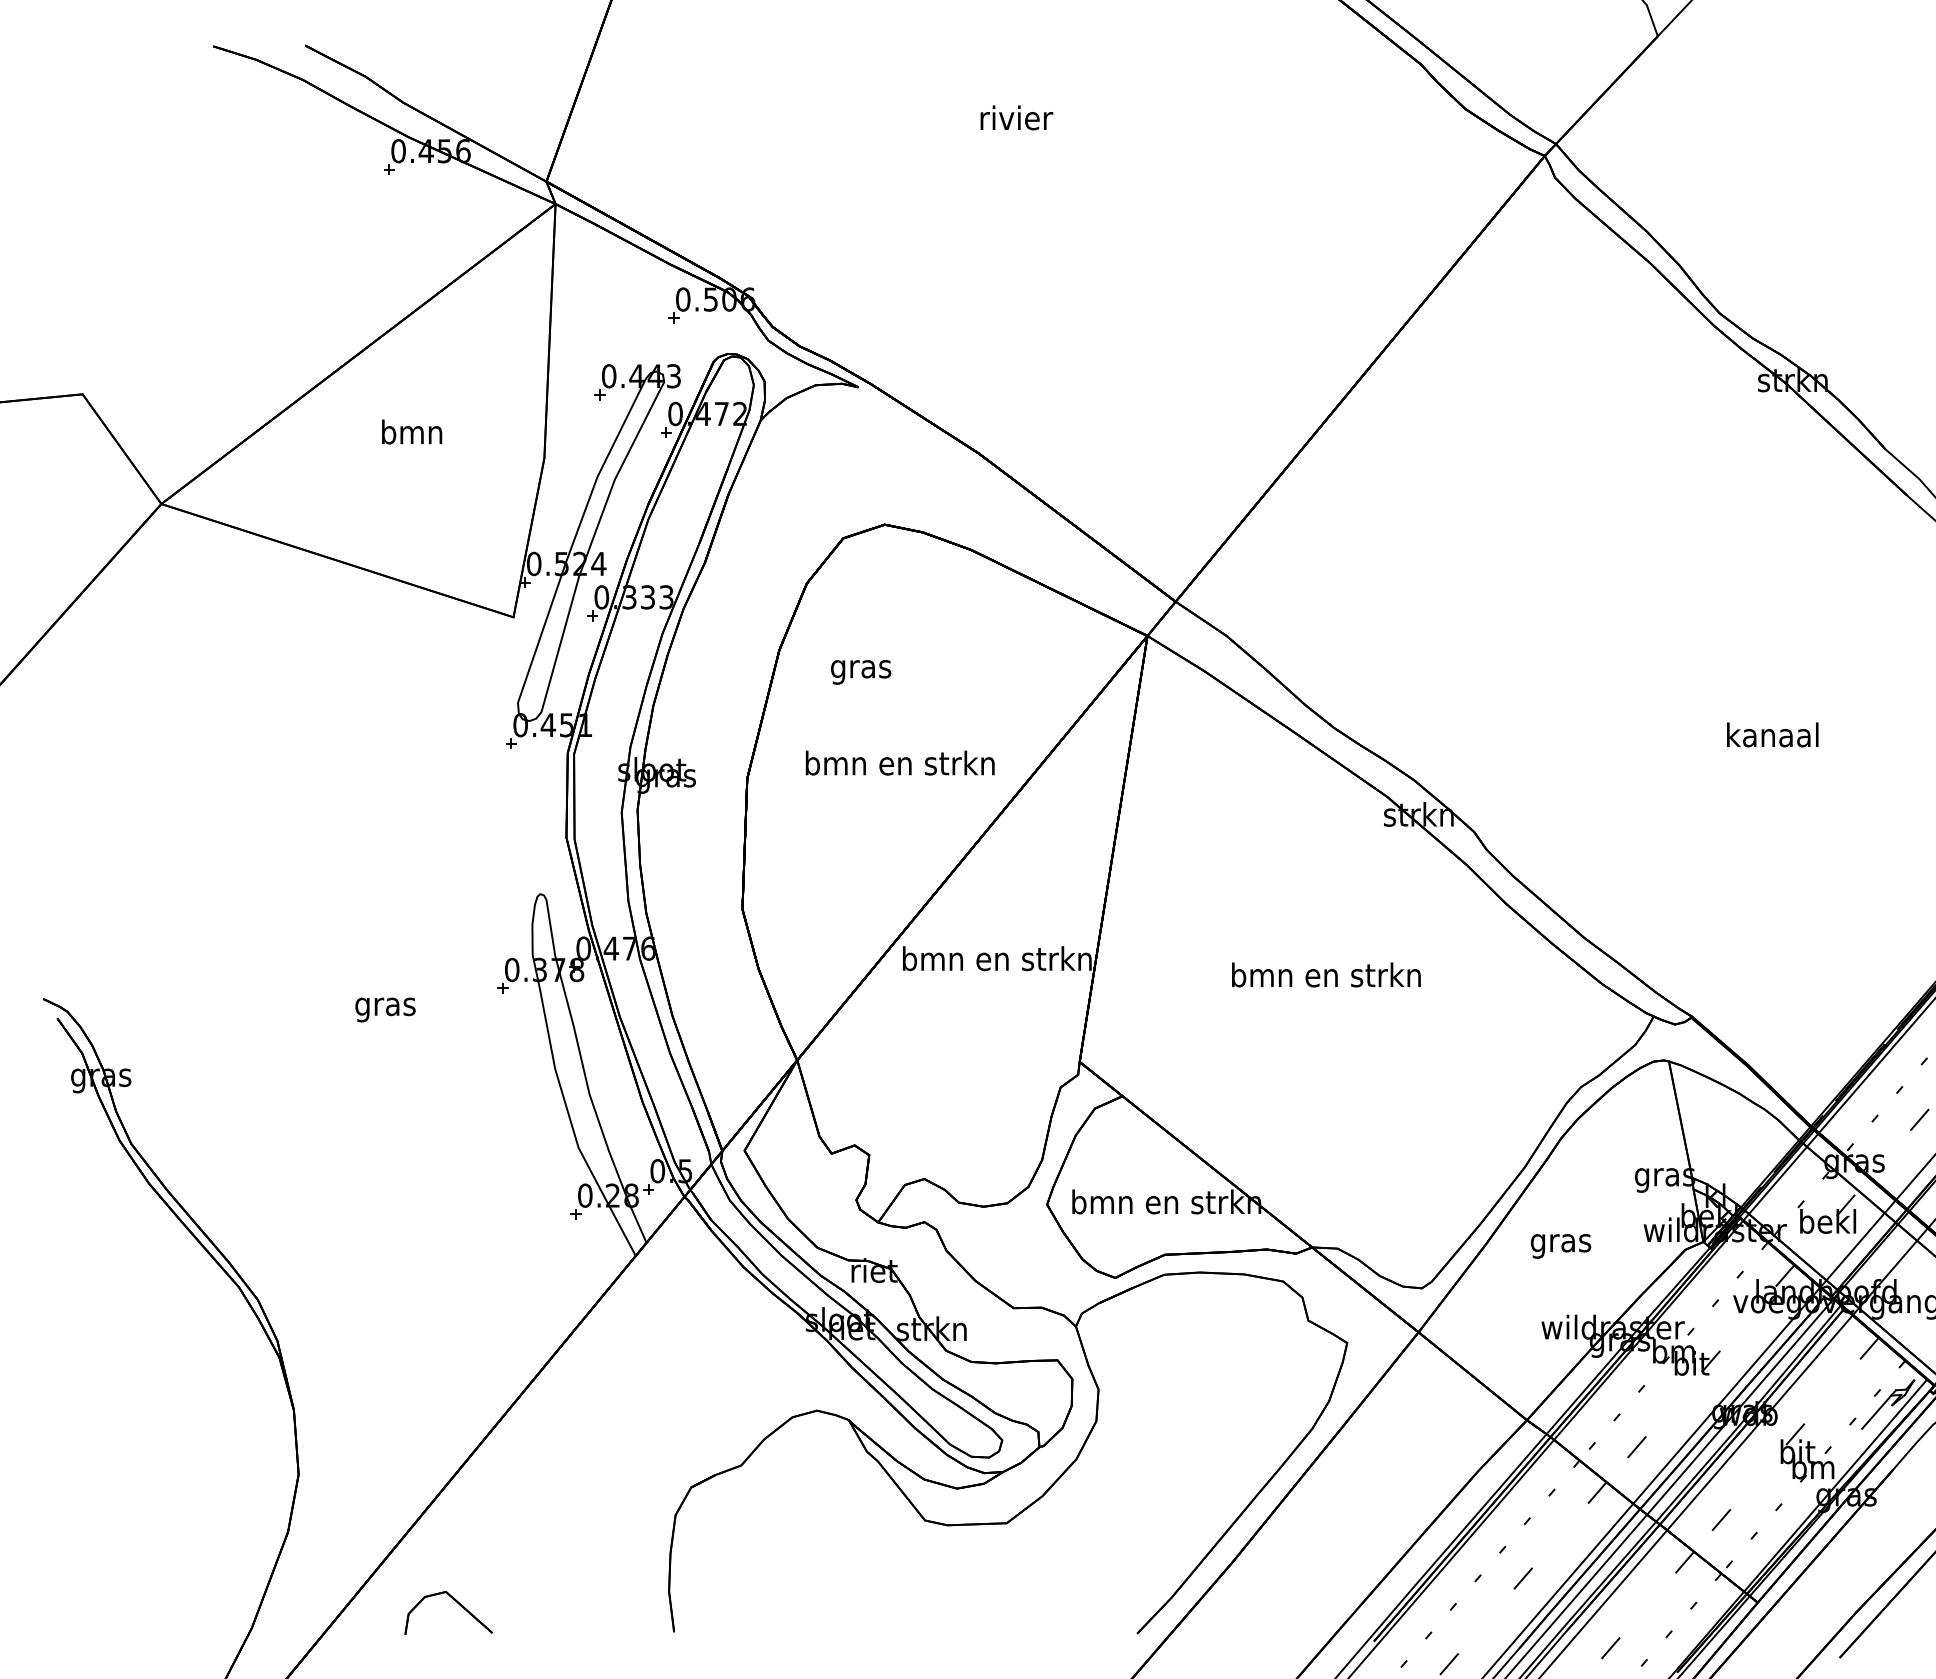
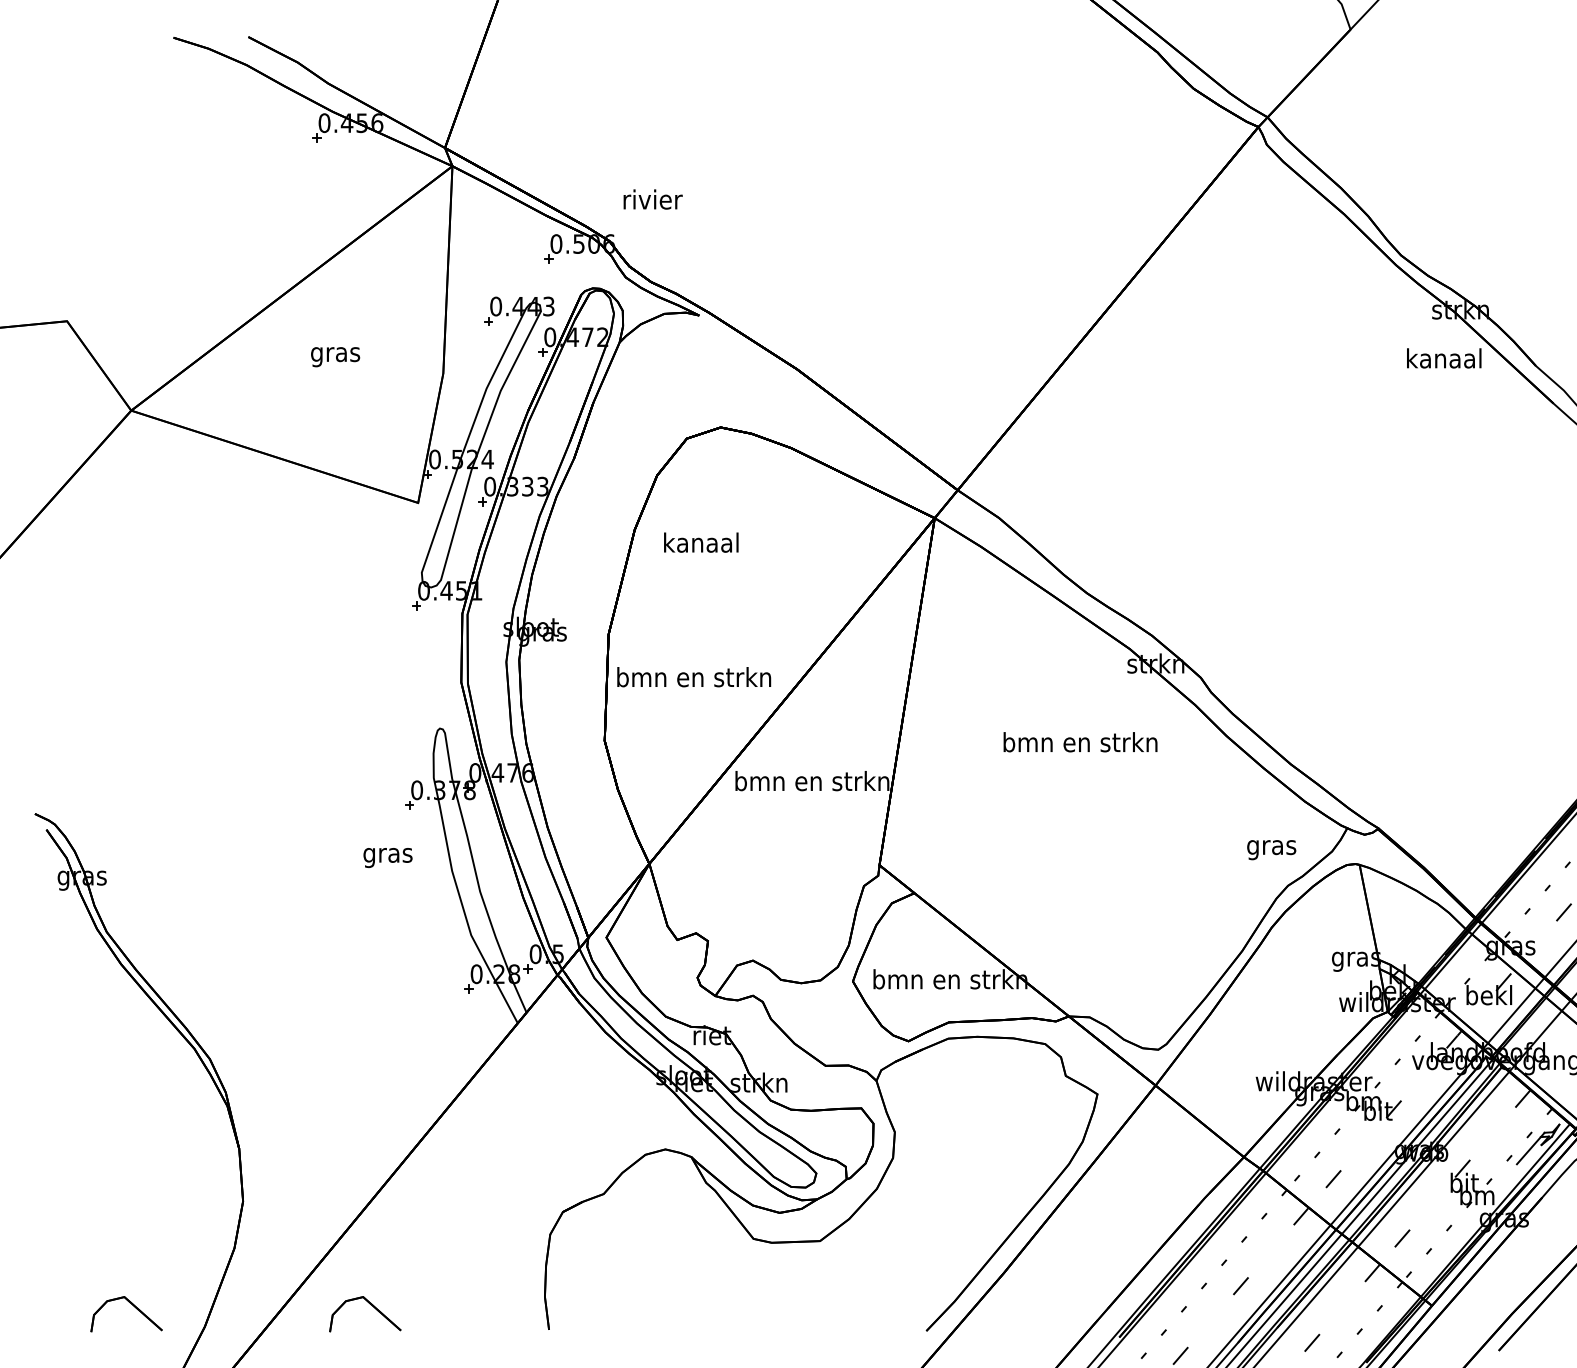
text: (1016, 117) -> (652, 199), moved
text: (412, 434) -> (335, 354), bmn -> gras
text: (860, 668) -> (700, 544), gras -> kanaal
text: (1772, 734) -> (1444, 358), moved
text: (899, 762) -> (693, 676), moved
text: (1326, 974) -> (1080, 741), moved
text: (385, 1009) -> (388, 857), moved
text: (1561, 1246) -> (1272, 850), moved
part: (164, 1603) -> (133, 1306), added

